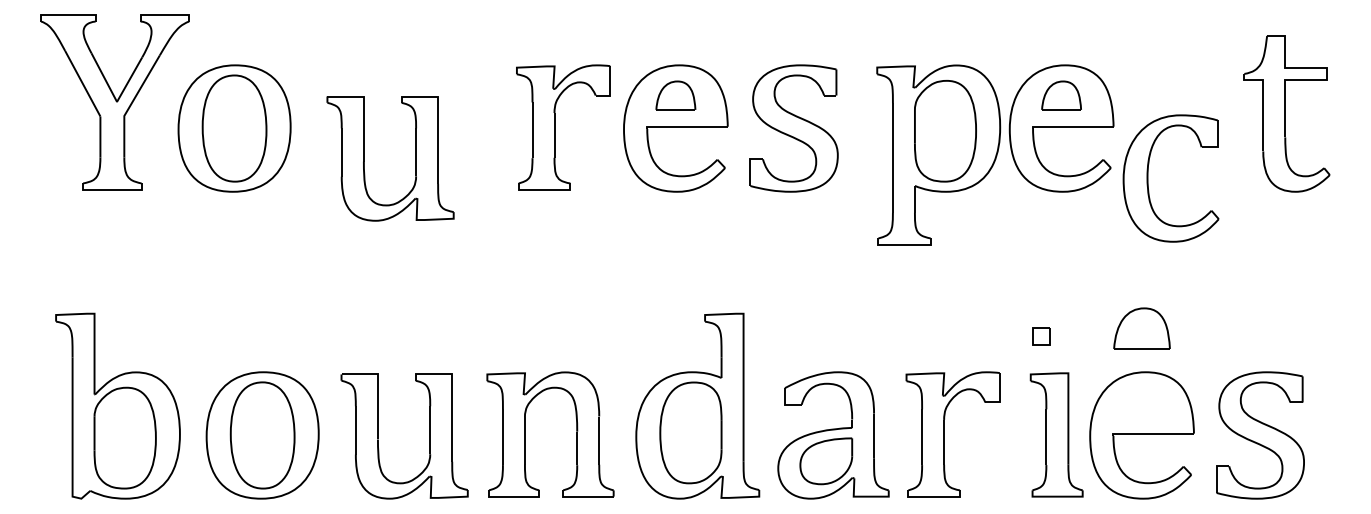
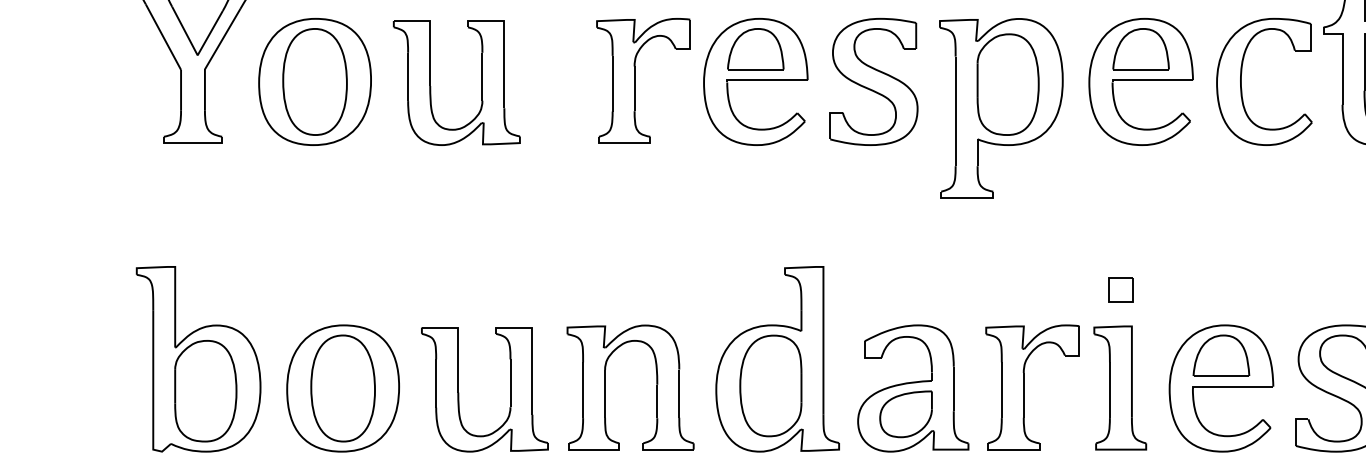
part: (675, 95) -> (755, 48), size x1.43
part: (1061, 95) -> (1140, 48), size x1.43
part: (938, 154) -> (1001, 107), moved
part: (415, 158) -> (481, 82), moved
part: (1148, 178) -> (1241, 81), moved
part: (1141, 328) -> (1220, 355), moved
part: (1041, 336) -> (1121, 289), size x1.43
part: (1056, 434) -> (1120, 387), moved

